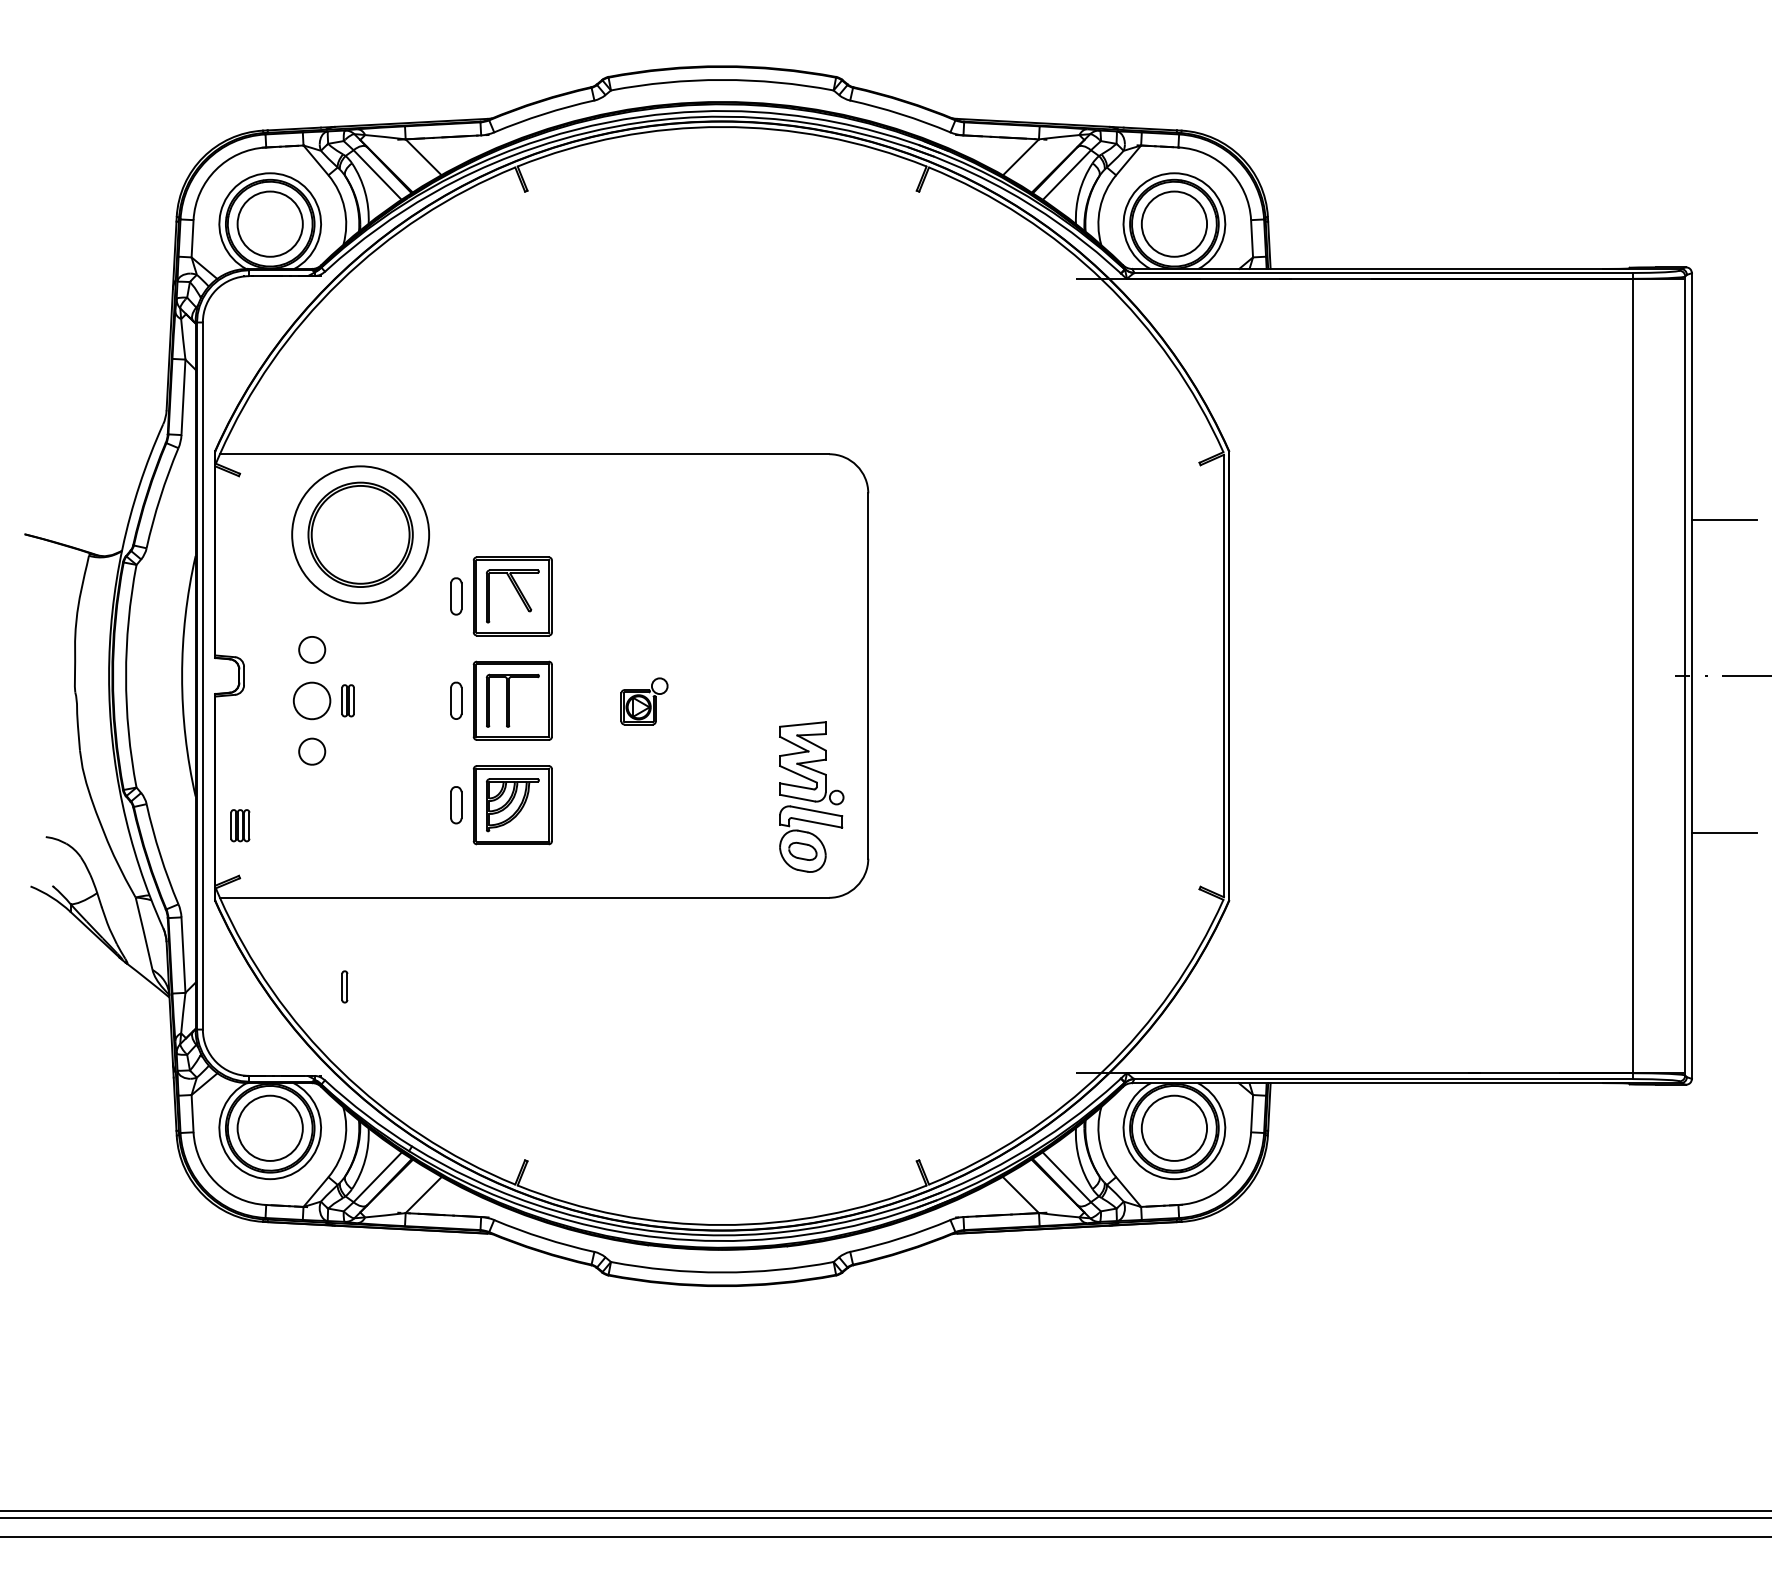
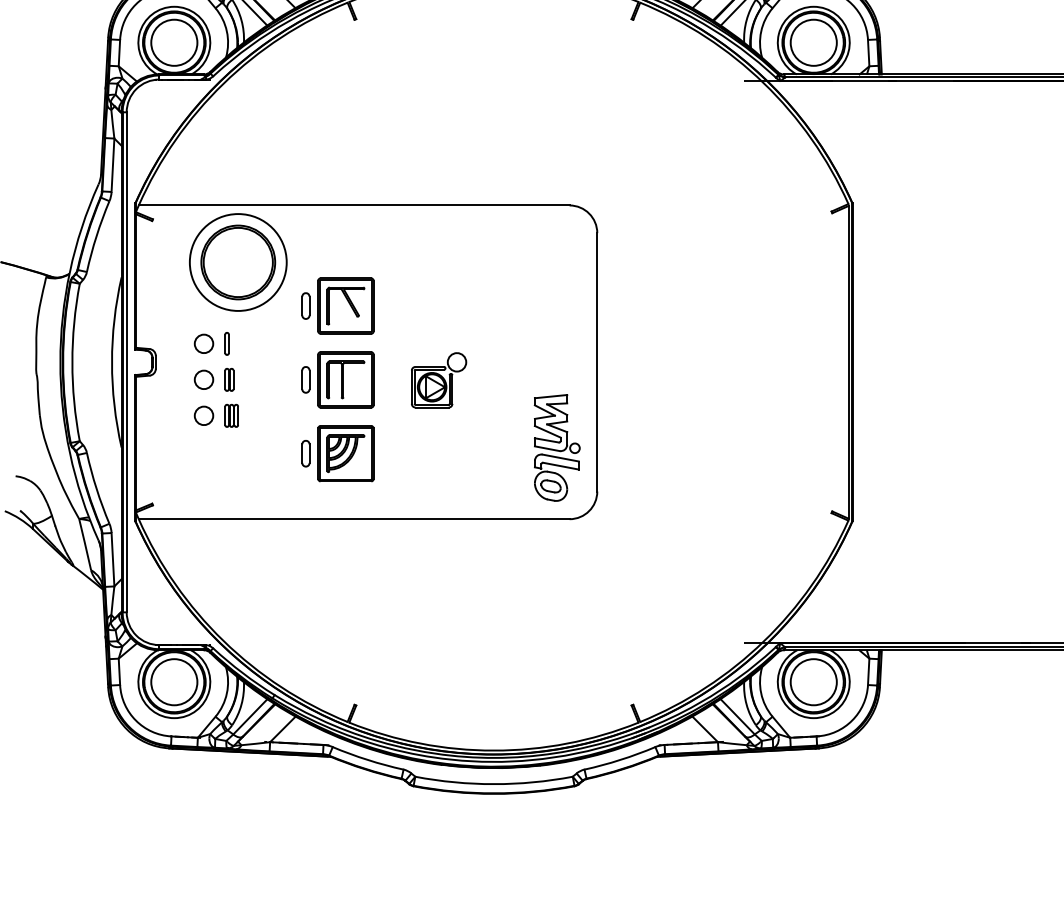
part: (312, 700) -> (204, 379), size x0.71
part: (644, 701) -> (439, 380), size x1.67
part: (240, 825) -> (231, 415), moved
part: (344, 986) -> (226, 343), moved

